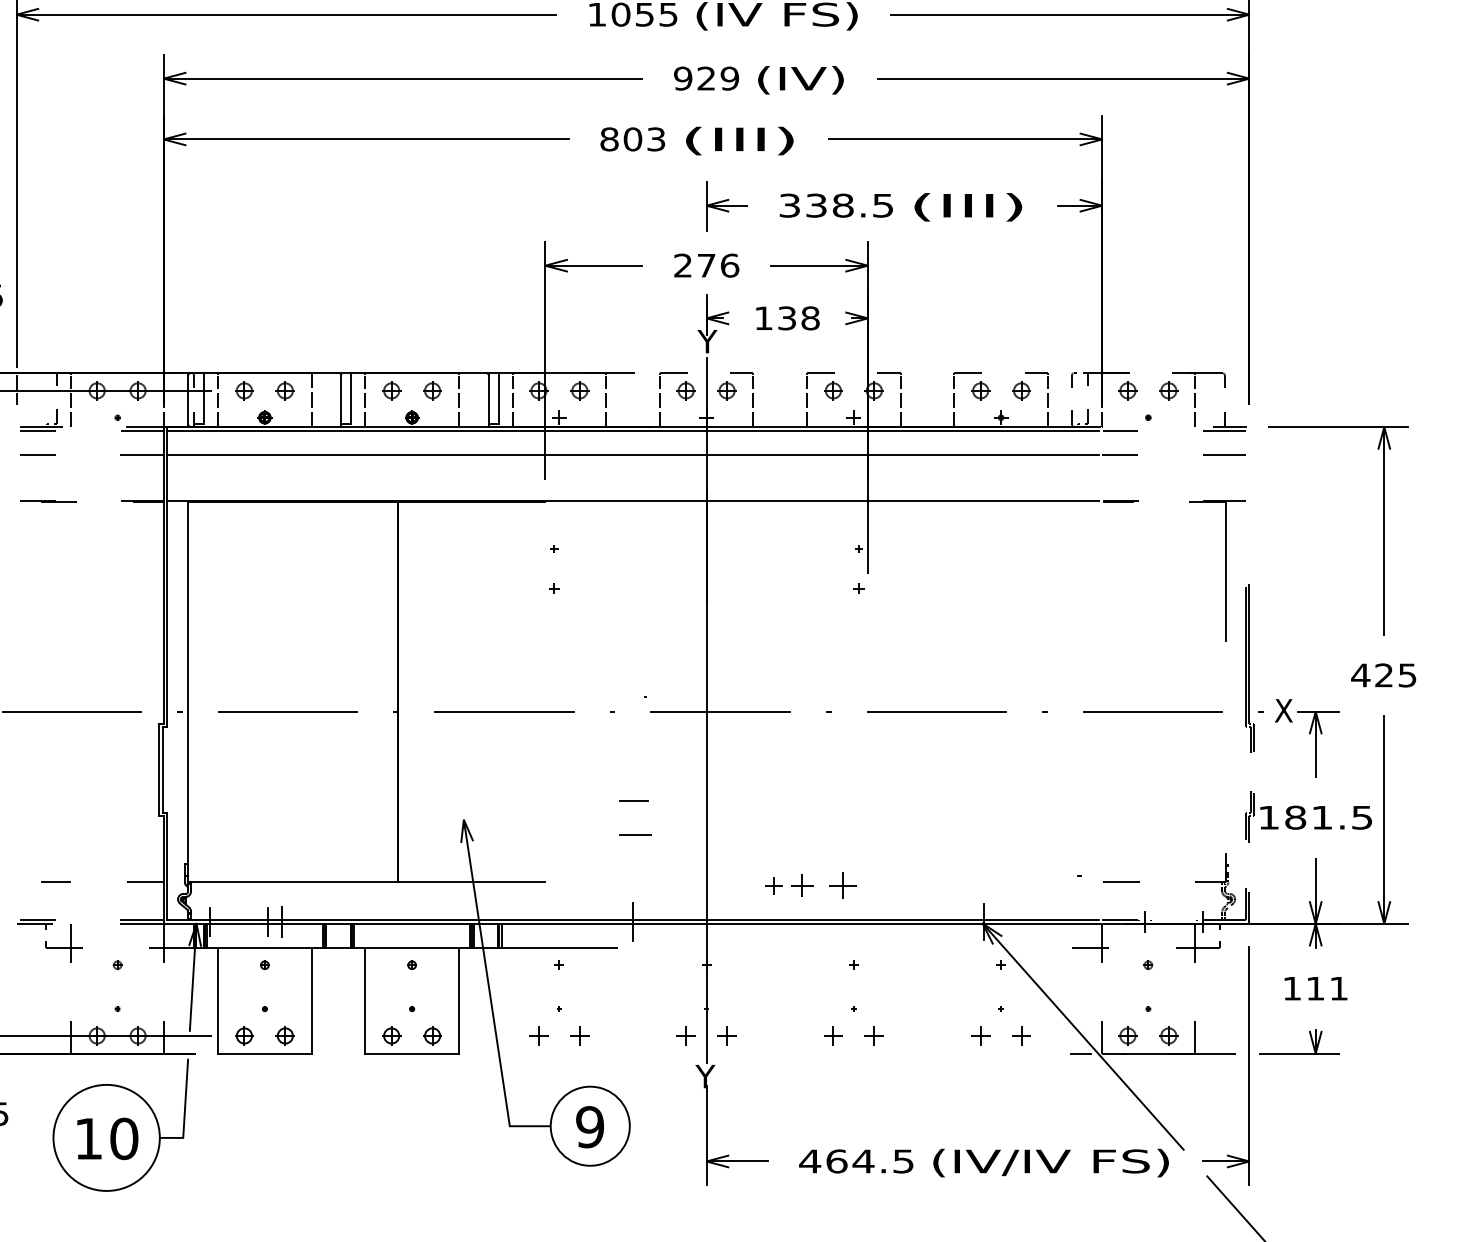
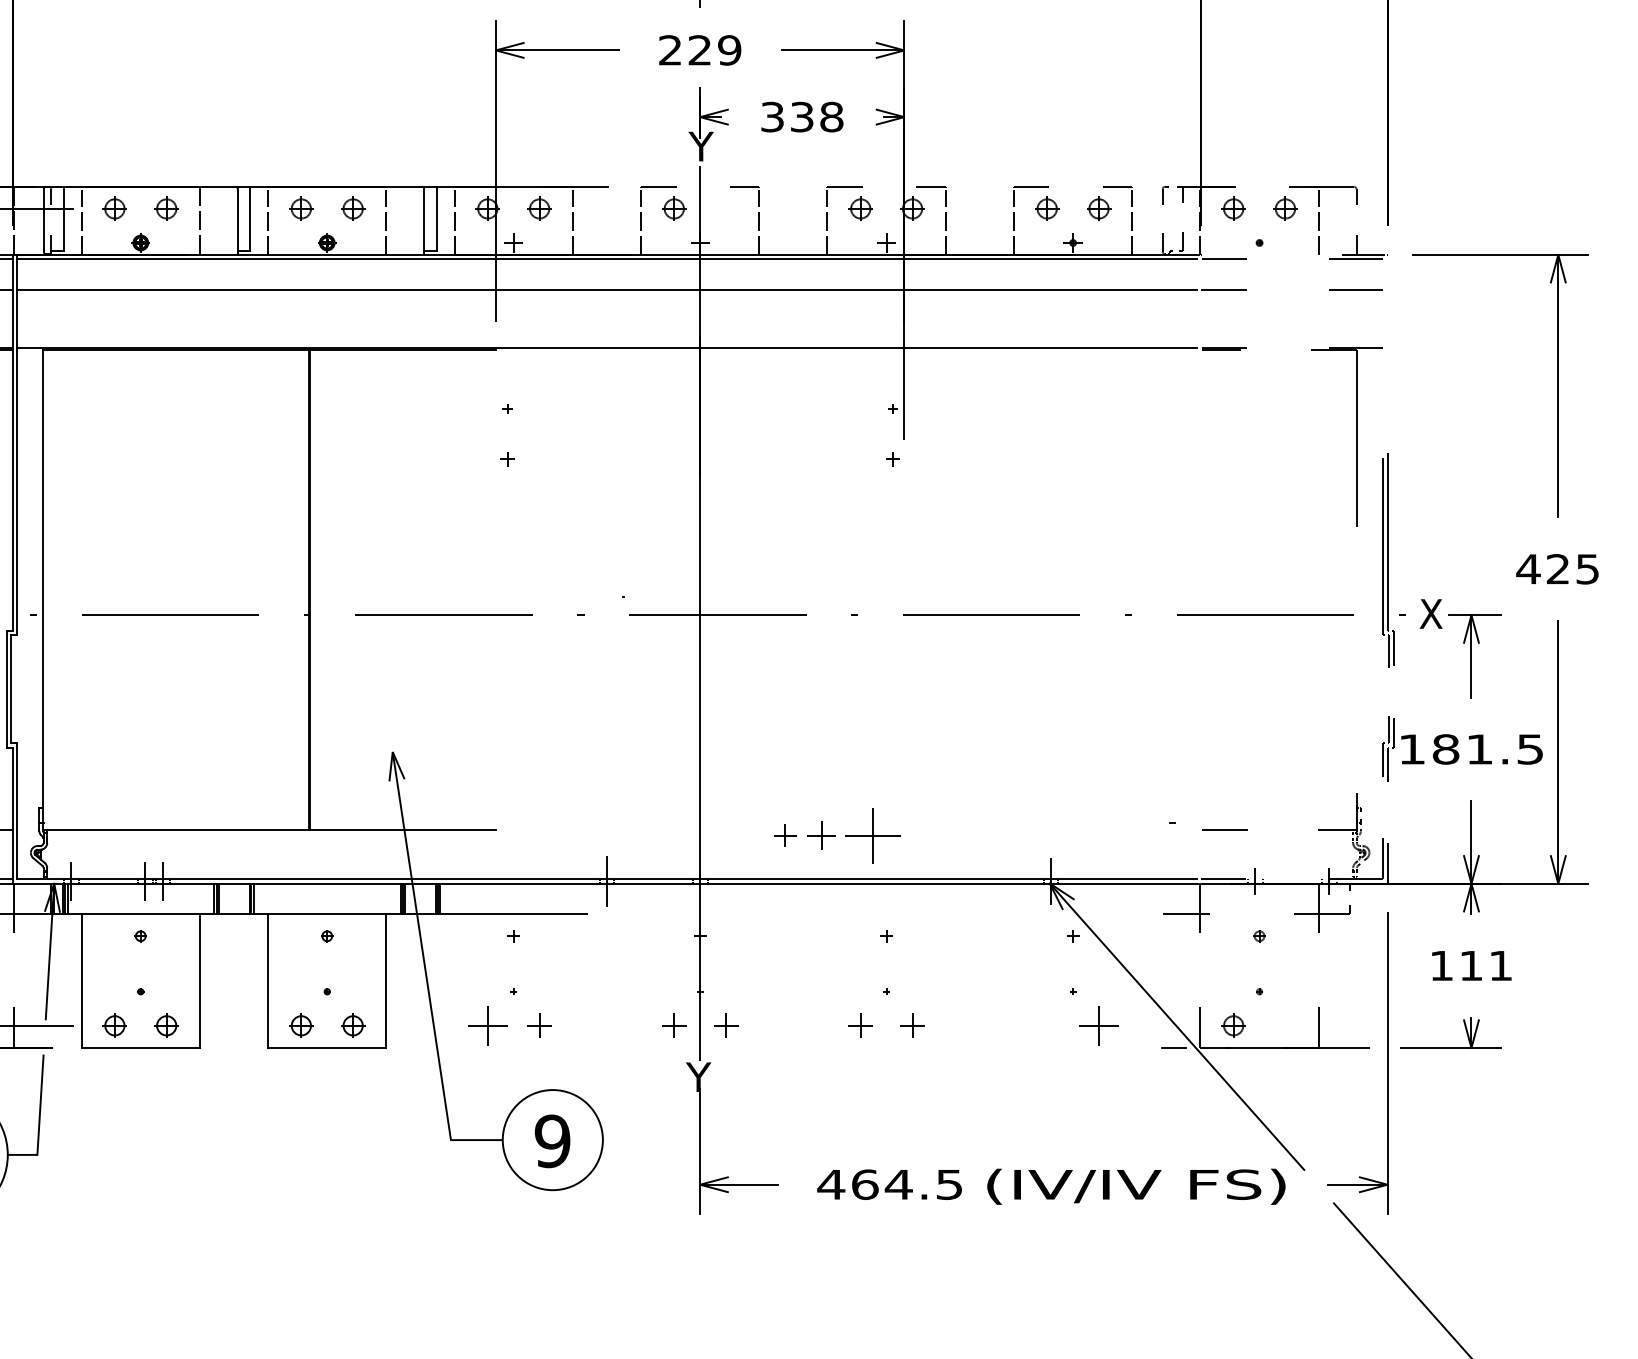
text: (718, 265) -> (715, 50), 276 -> 229
text: (763, 318) -> (772, 117), 138 -> 338
part: (726, 390) -> (725, 208), removed
line: (633, 801) -> (607, 728), removed
line: (635, 834) -> (610, 770), removed
part: (842, 885) -> (872, 835), size x1.6
part: (538, 1035) -> (487, 1025), size x1.6
part: (980, 1035) -> (1046, 1025), removed
part: (1021, 1035) -> (1098, 1025), size x1.6
part: (1168, 1035) -> (1285, 1025), removed

